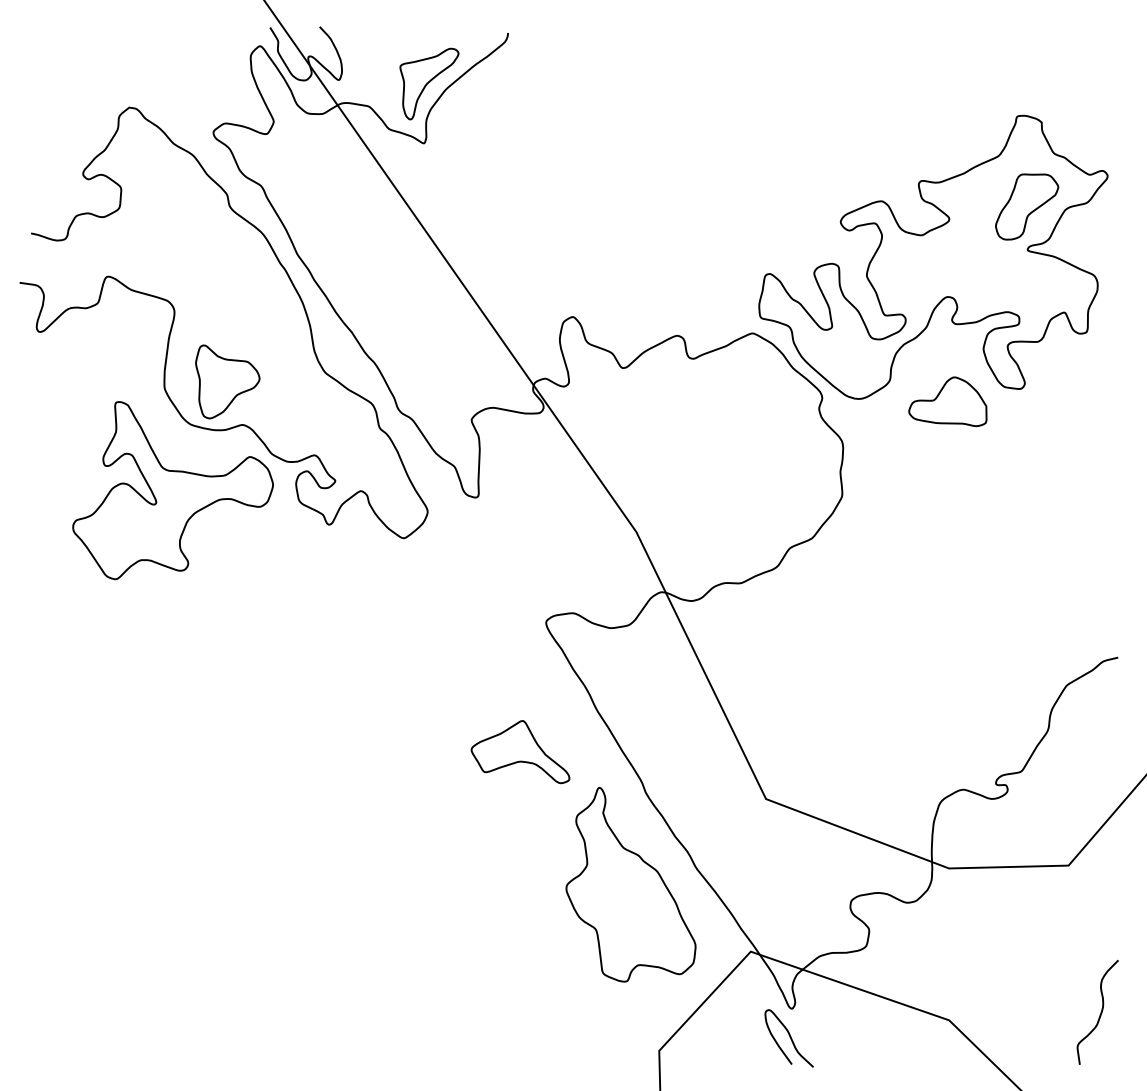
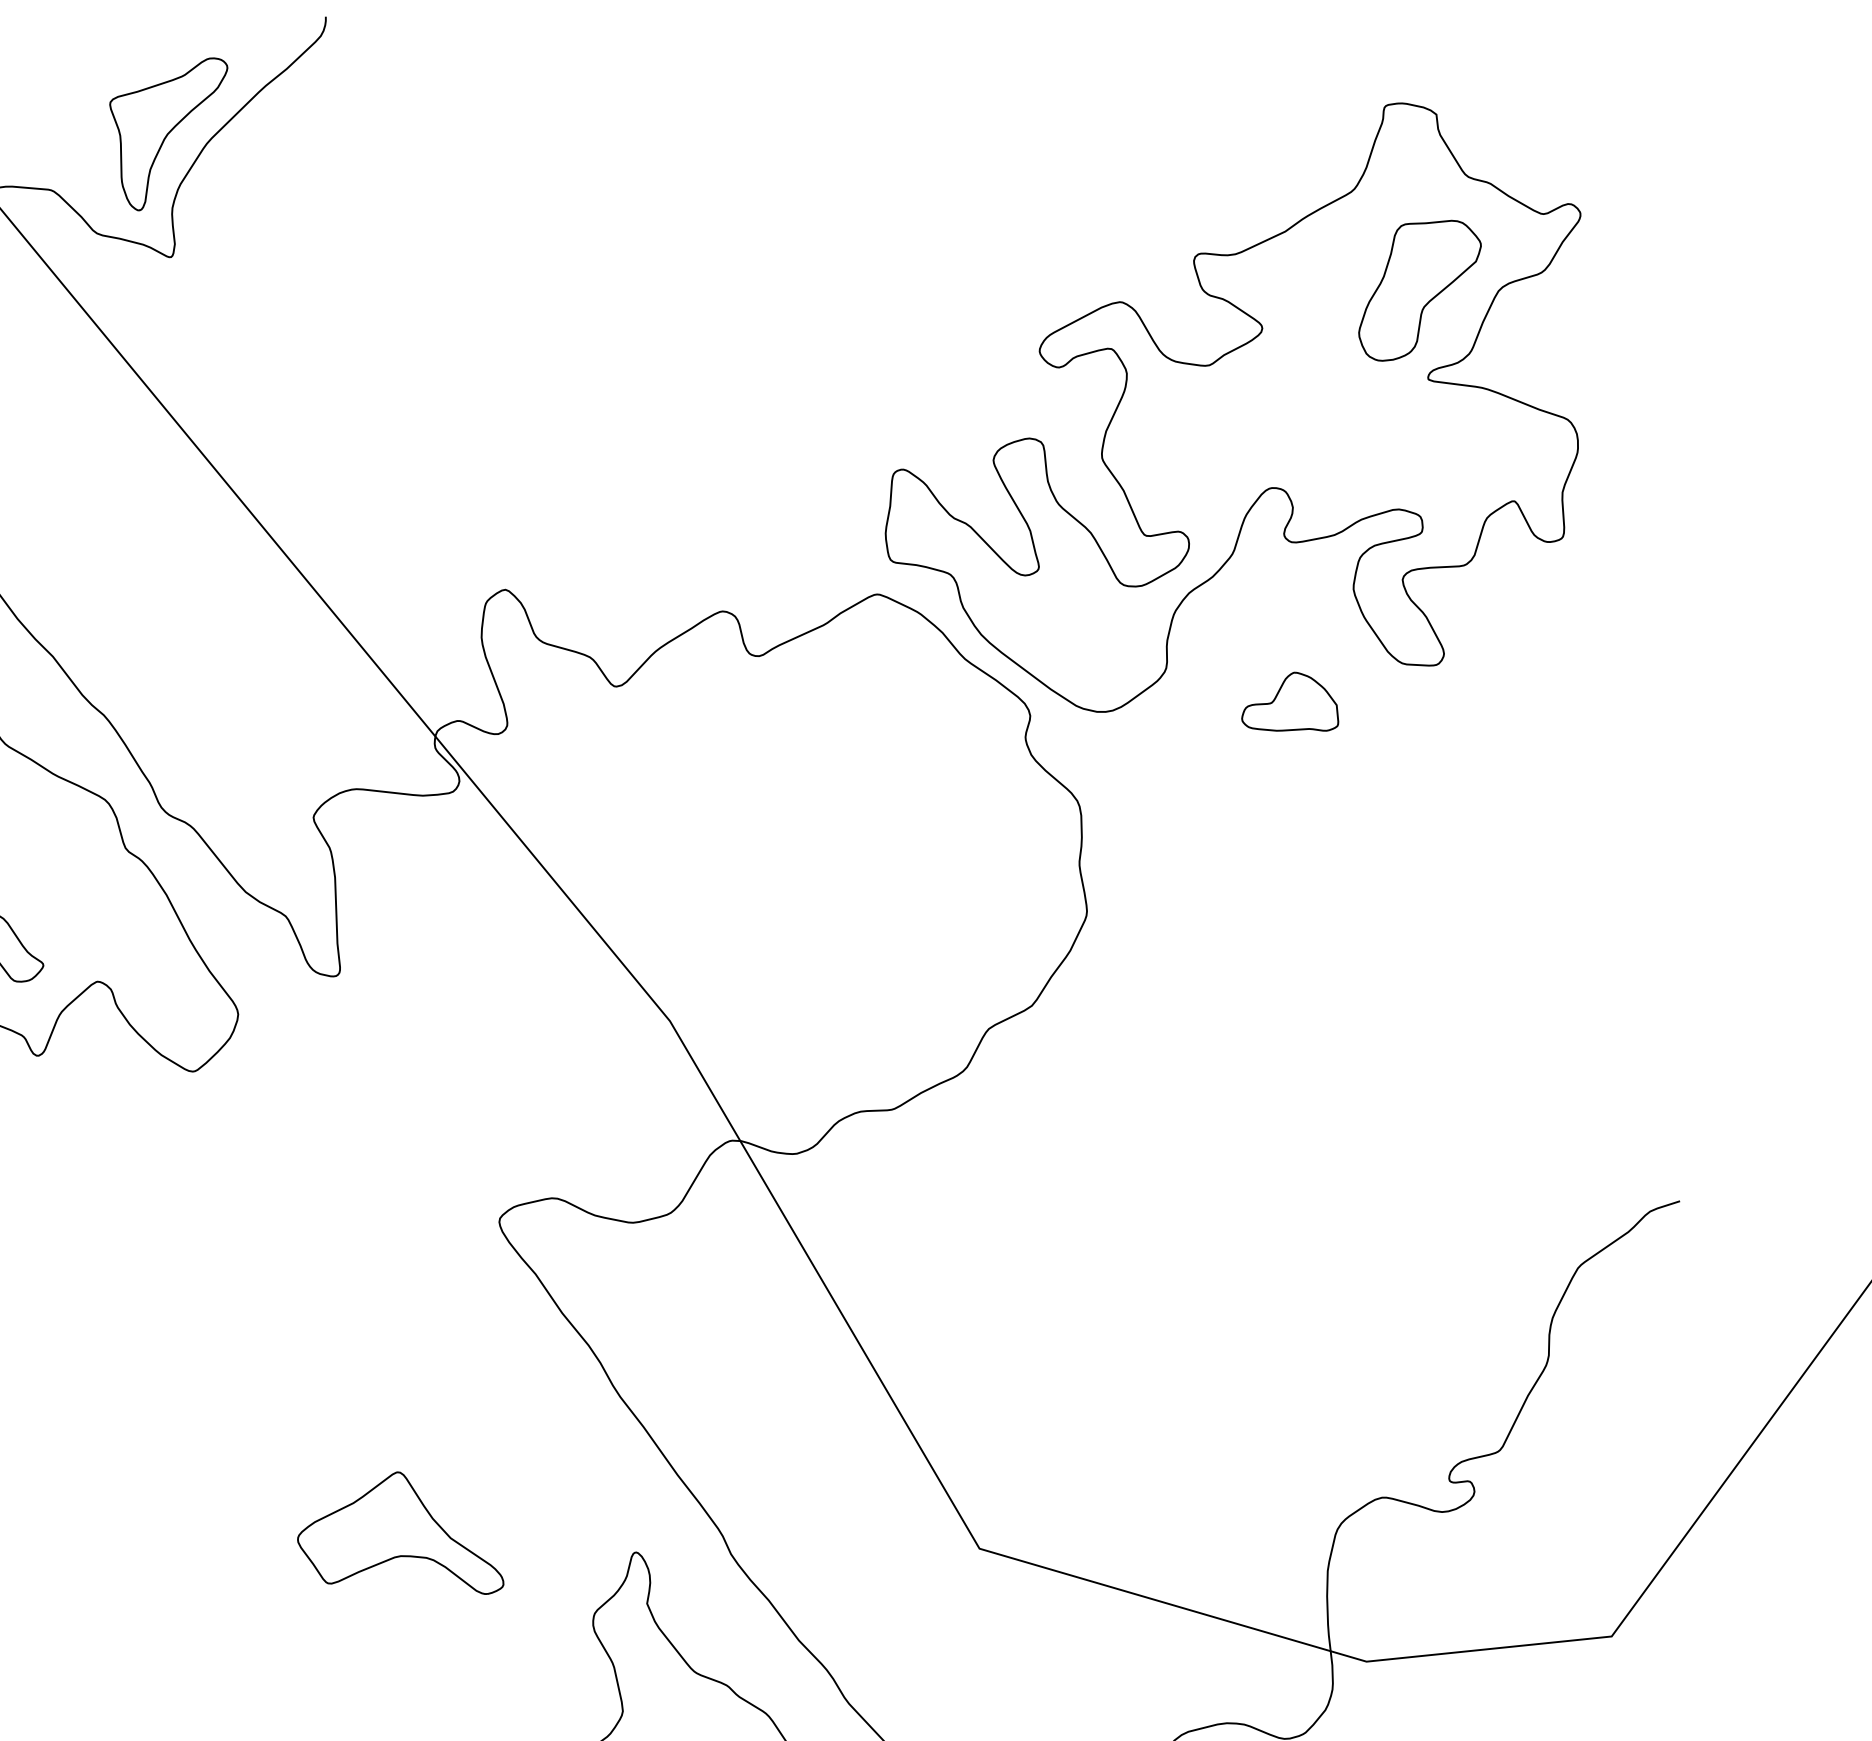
part: (947, 401) -> (1287, 702), size x0.6
part: (520, 752) -> (398, 1537), moved

